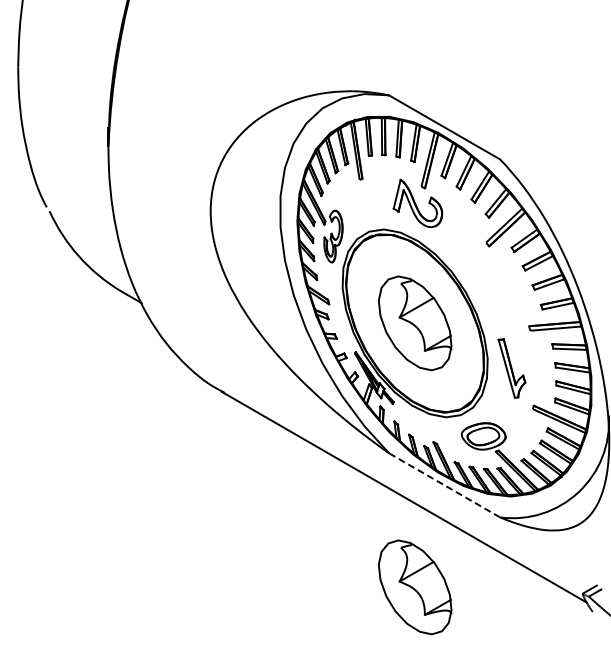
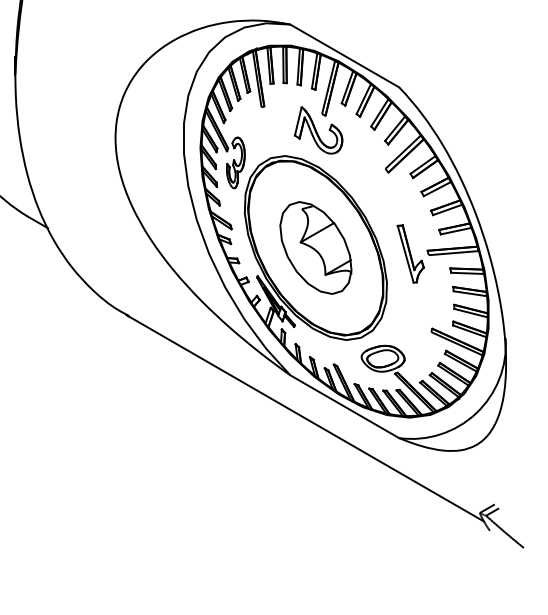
part: (511, 368) -> (410, 253), moved
line: (444, 485) -> (344, 406), dashed -> solid
part: (414, 587) -> (315, 506), removed

